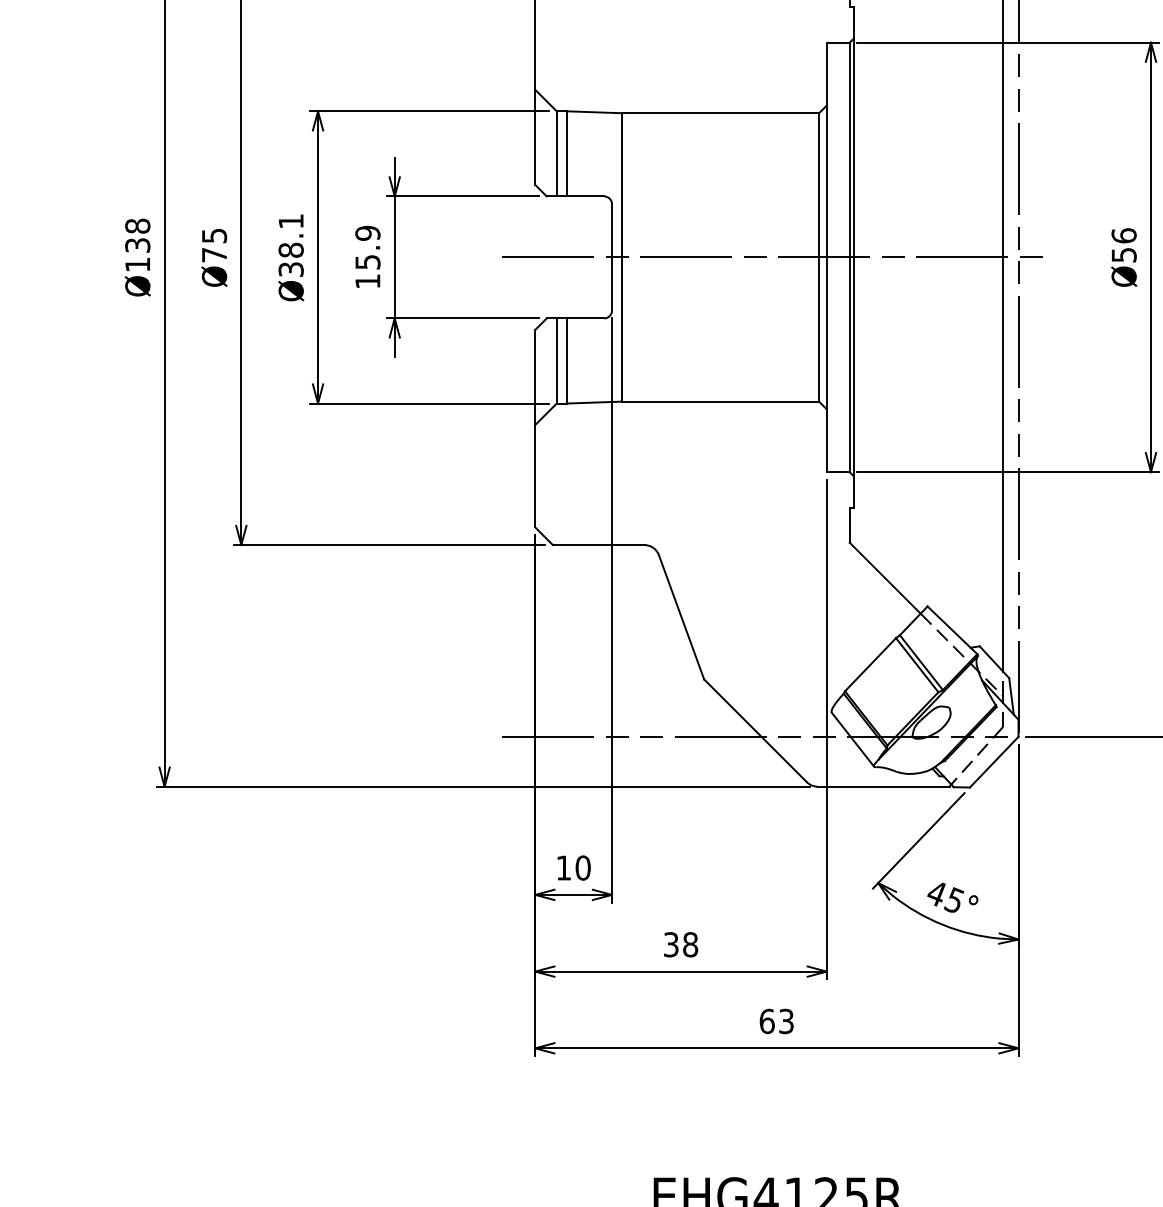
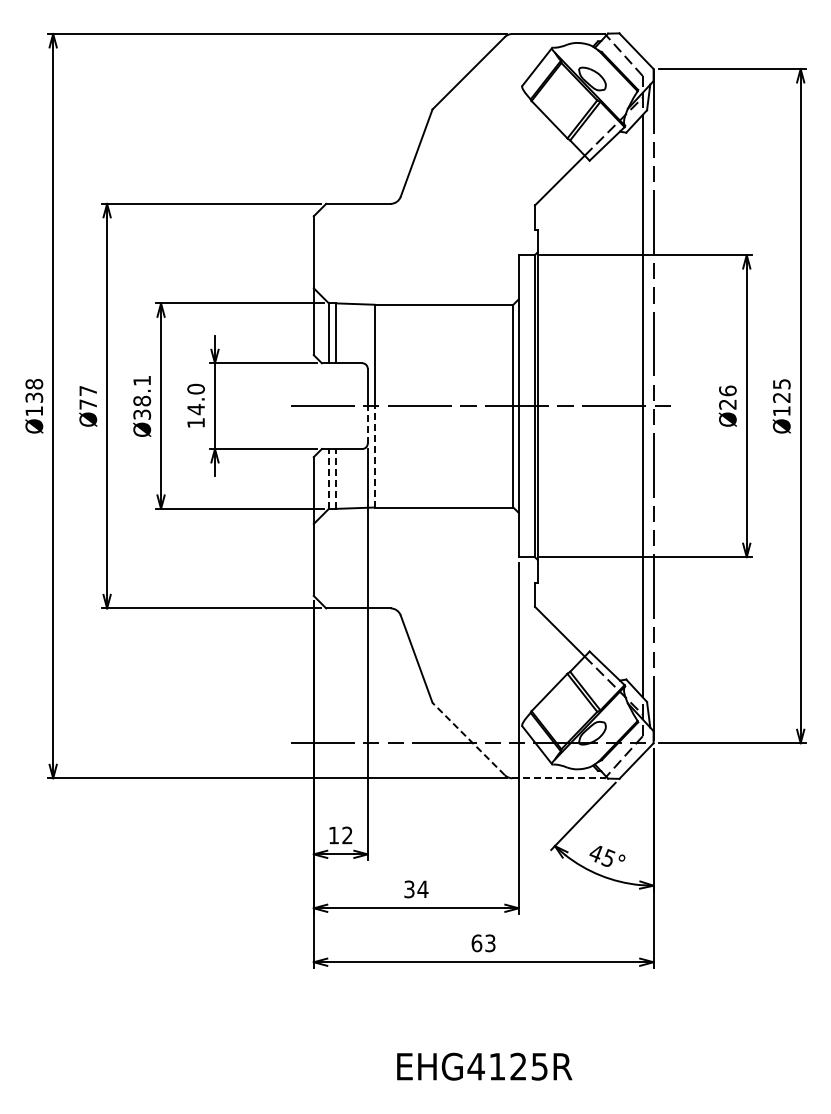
text: (214, 236) -> (88, 391), Ø75 -> Ø77
text: (367, 247) -> (195, 399), 15.9 -> 14.0
text: (1123, 255) -> (727, 404), Ø56 -> Ø26
line: (611, 283) -> (367, 424), solid -> dashed
line: (621, 329) -> (374, 456), solid -> dashed
line: (556, 360) -> (328, 478), solid -> dashed
line: (566, 360) -> (335, 478), solid -> dashed
line: (755, 730) -> (468, 738), solid -> dashed
line: (884, 787) -> (559, 778), solid -> dashed
text: (583, 868) -> (347, 835), 10 -> 12
text: (689, 944) -> (422, 889), 38 -> 34

